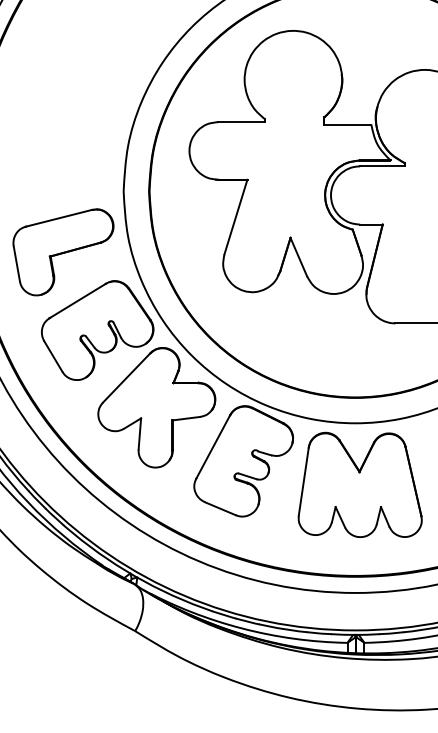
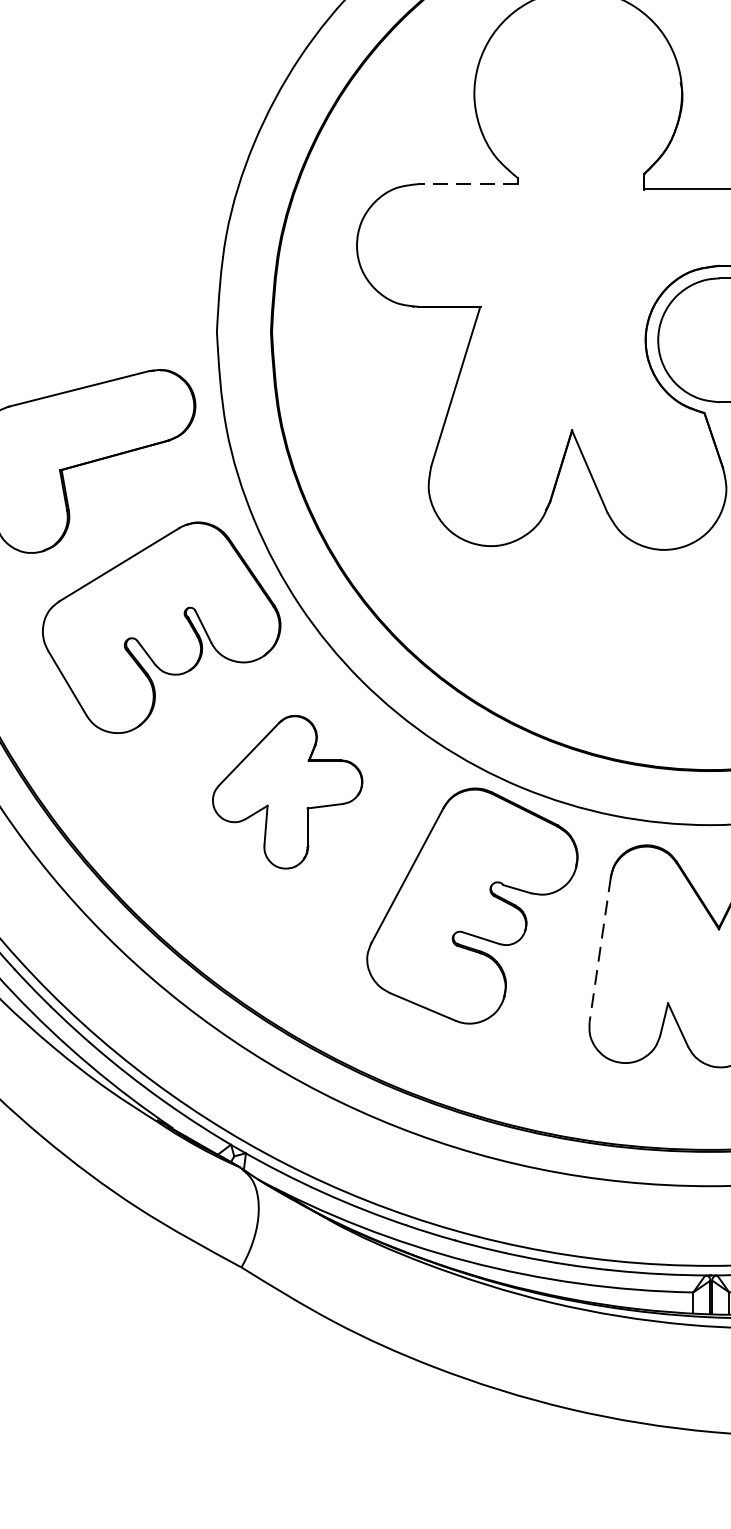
line: (241, 122) -> (467, 184), solid -> dashed
part: (156, 407) -> (286, 791), size x0.6
line: (303, 482) -> (599, 951), solid -> dashed

